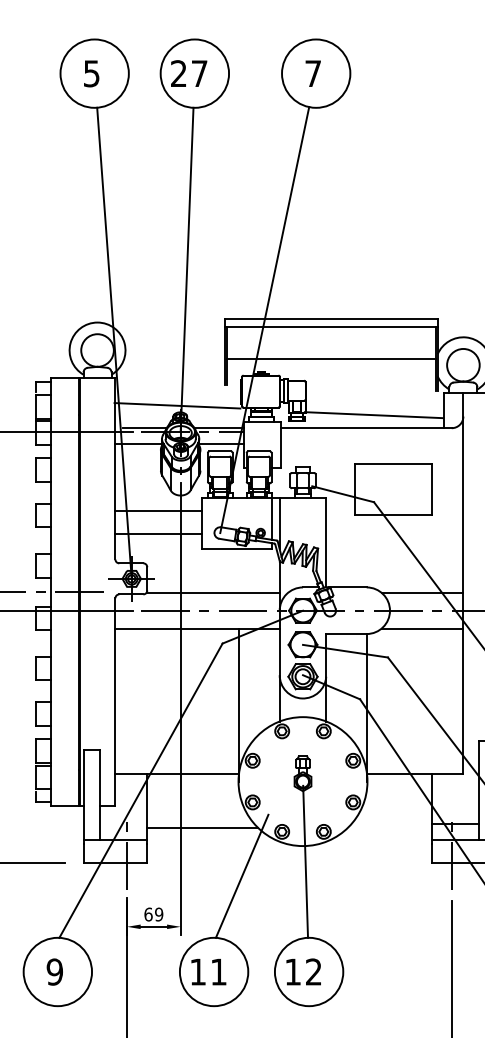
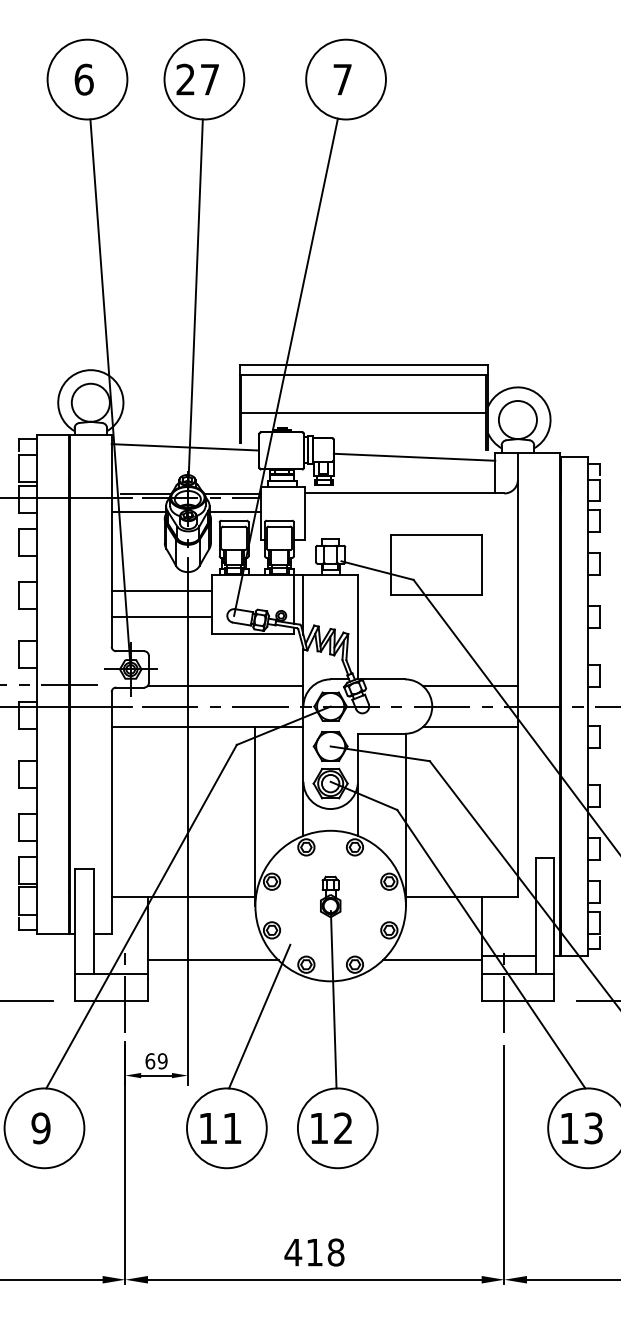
text: (91, 73) -> (83, 79), 5 -> 6
line: (176, 405) -> (184, 447), moved
line: (373, 414) -> (414, 456), moved
line: (389, 828) -> (431, 960), added

